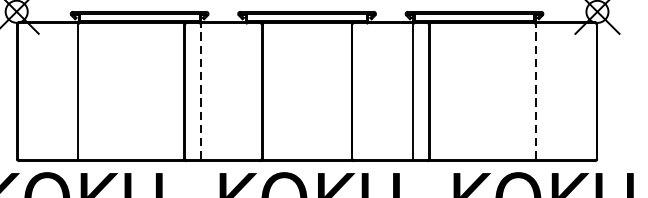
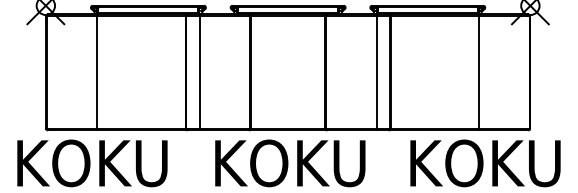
line: (200, 91) -> (199, 72), dashed -> solid
line: (535, 91) -> (478, 72), dashed -> solid

